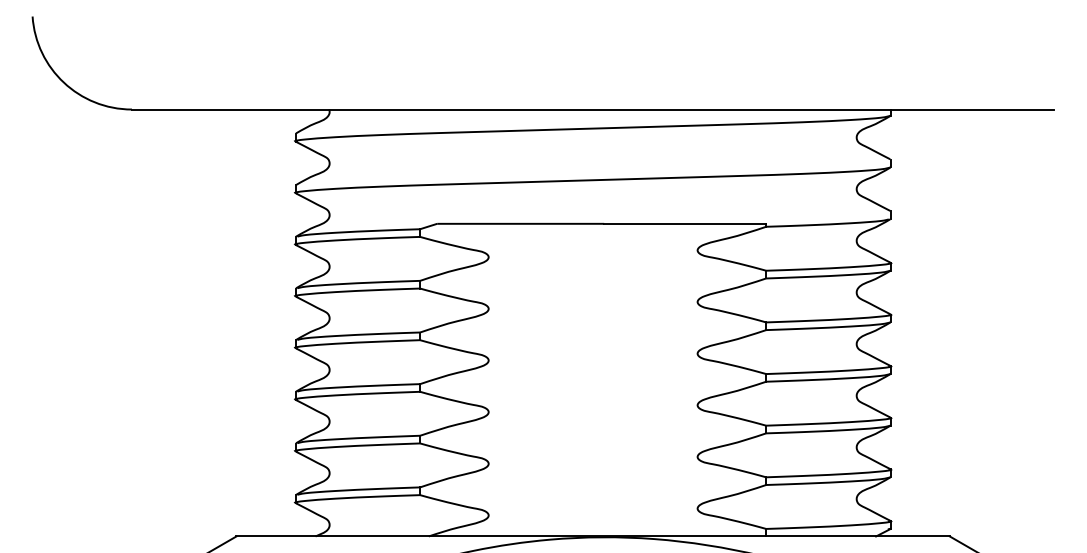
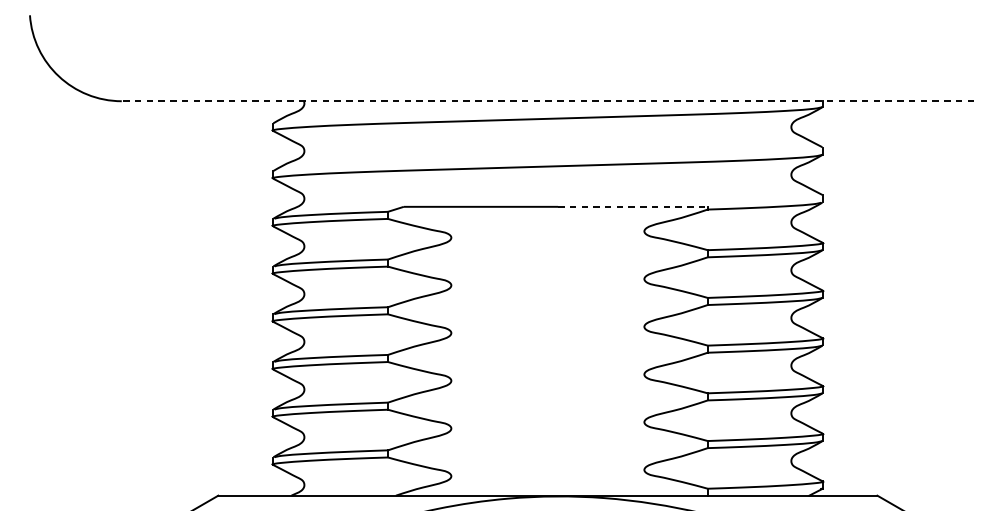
line: (592, 109) -> (547, 101), solid -> dashed
line: (685, 223) -> (633, 206), solid -> dashed

